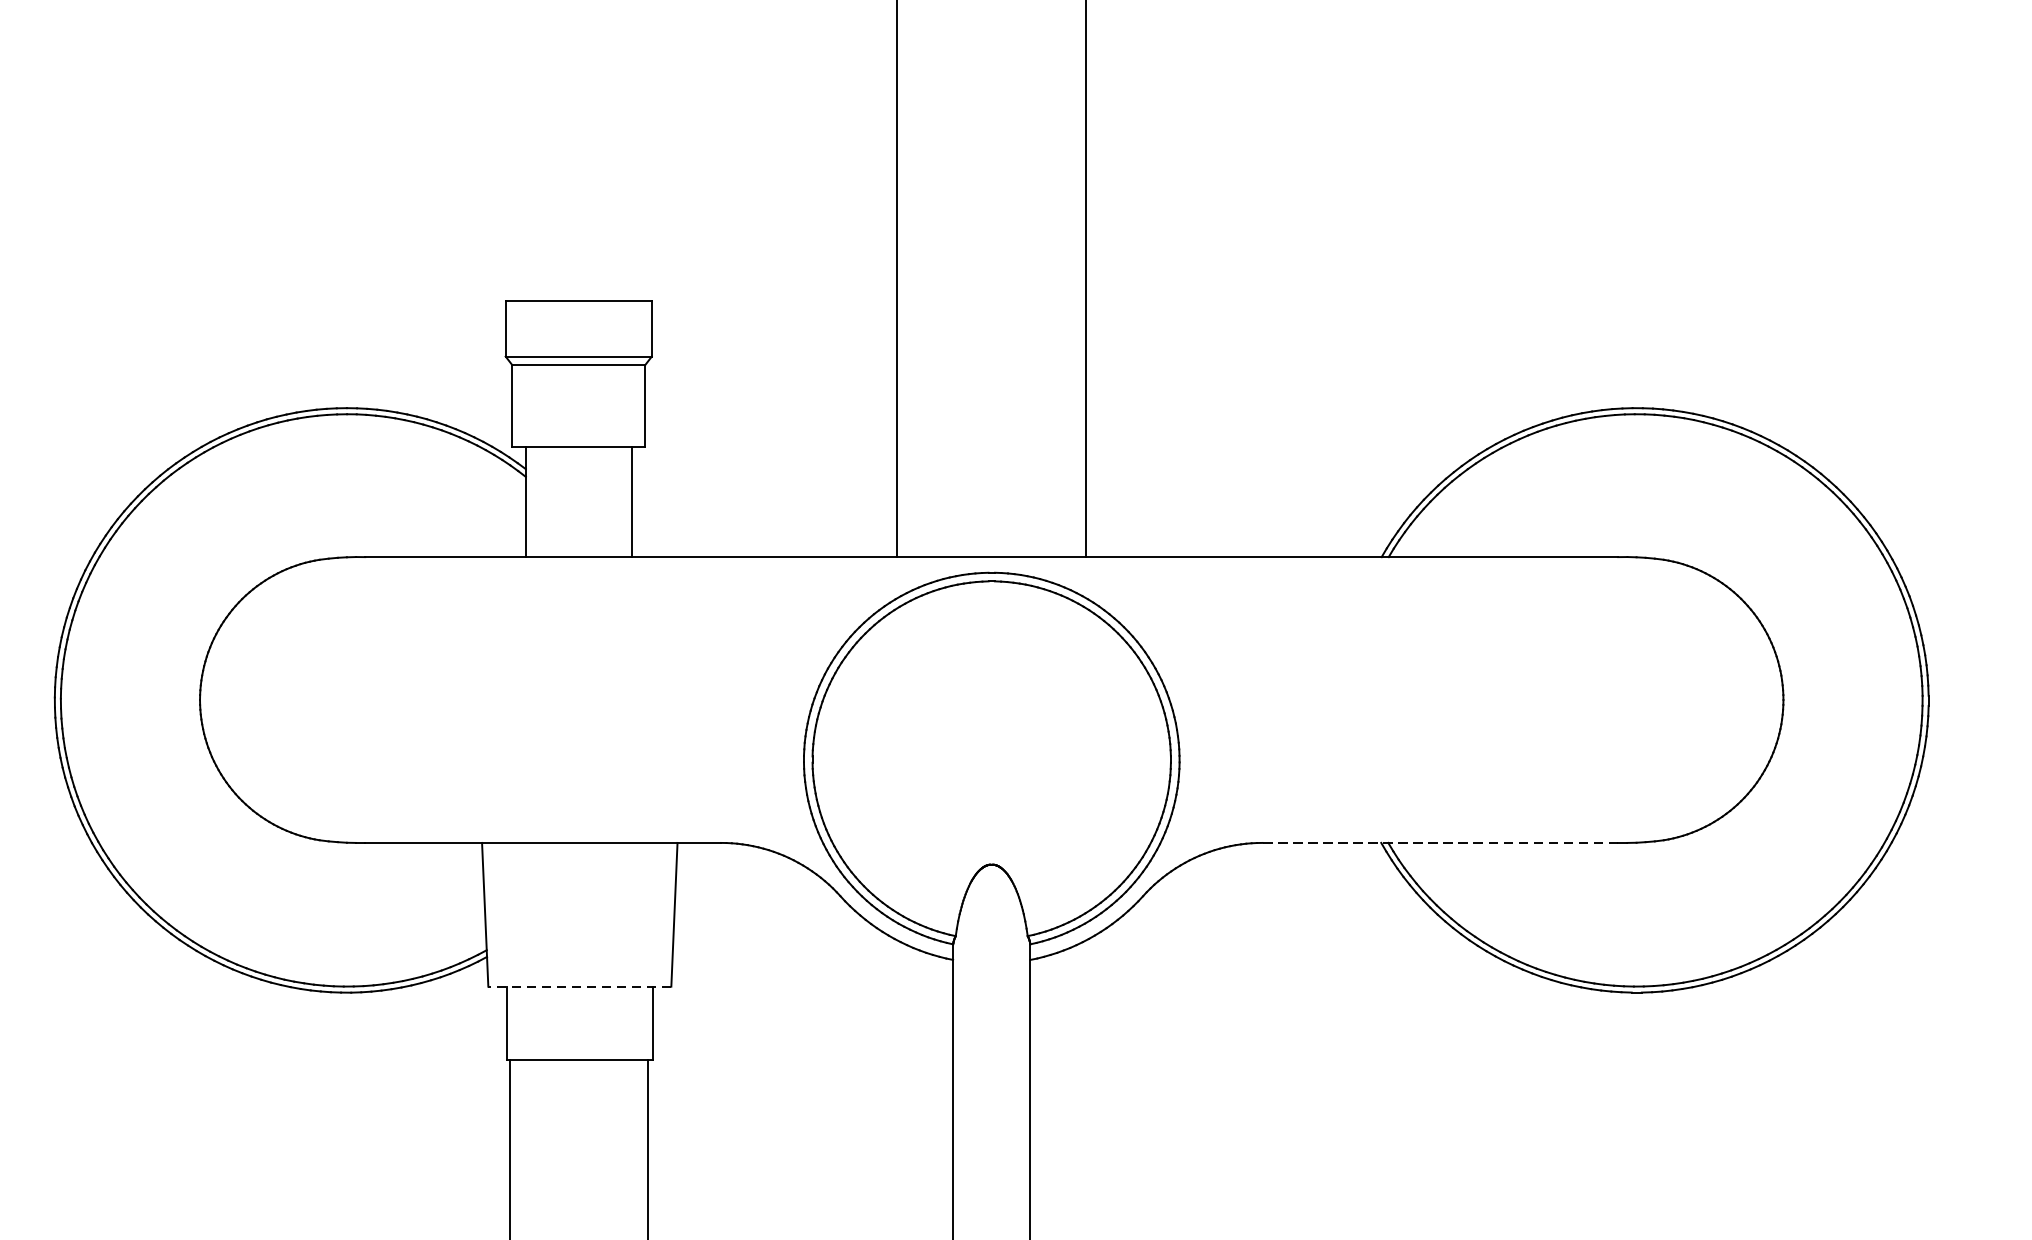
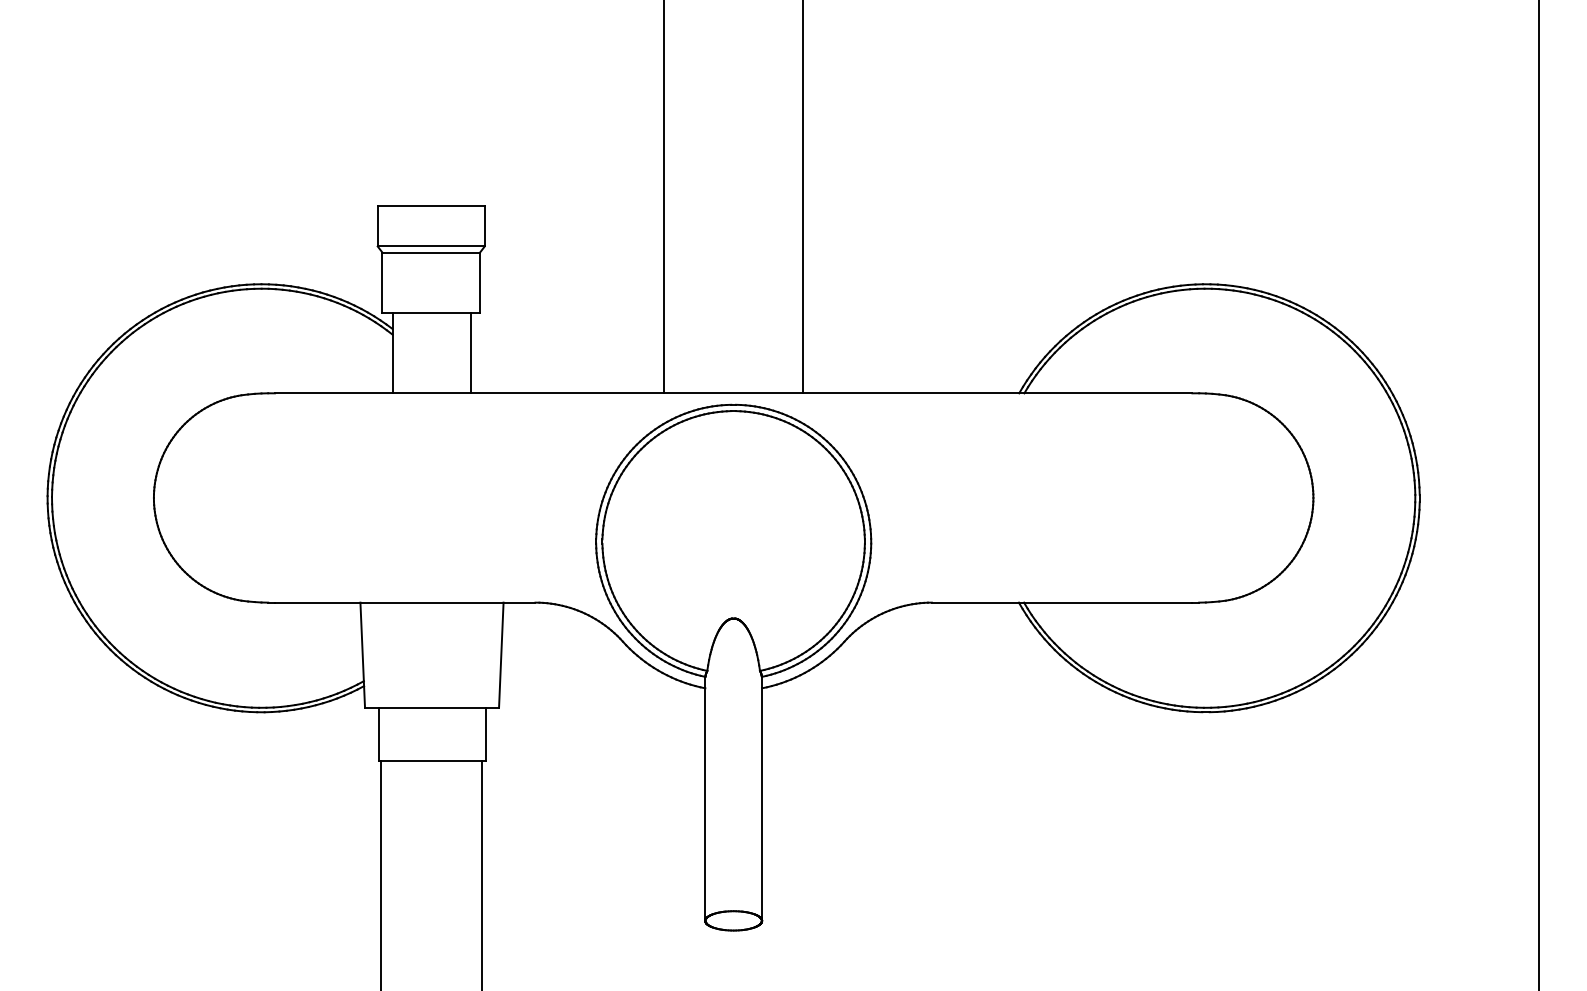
line: (1439, 842) -> (1061, 602), dashed -> solid
line: (579, 986) -> (431, 707), dashed -> solid

